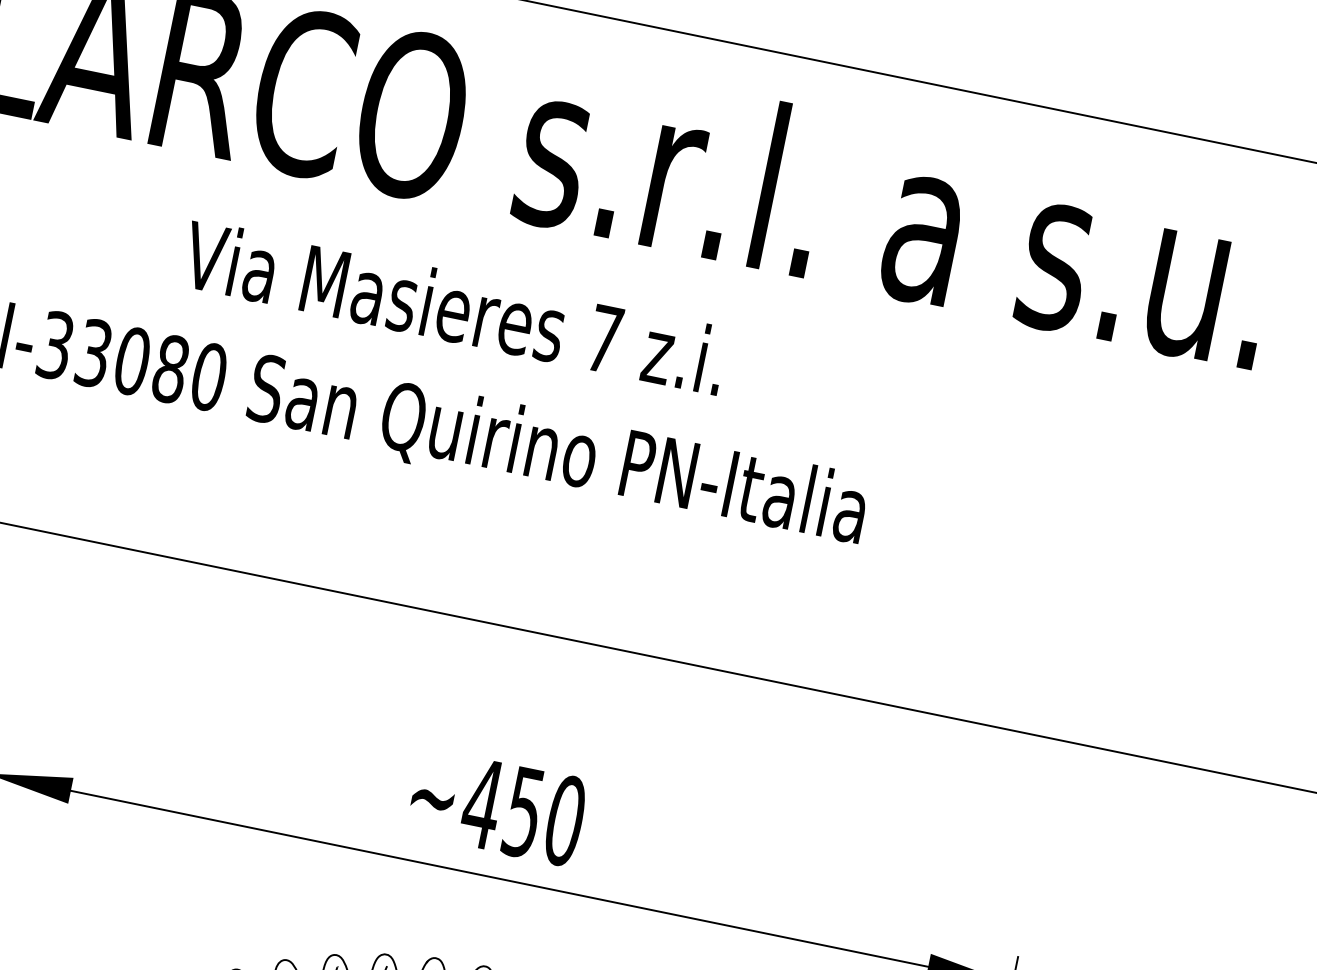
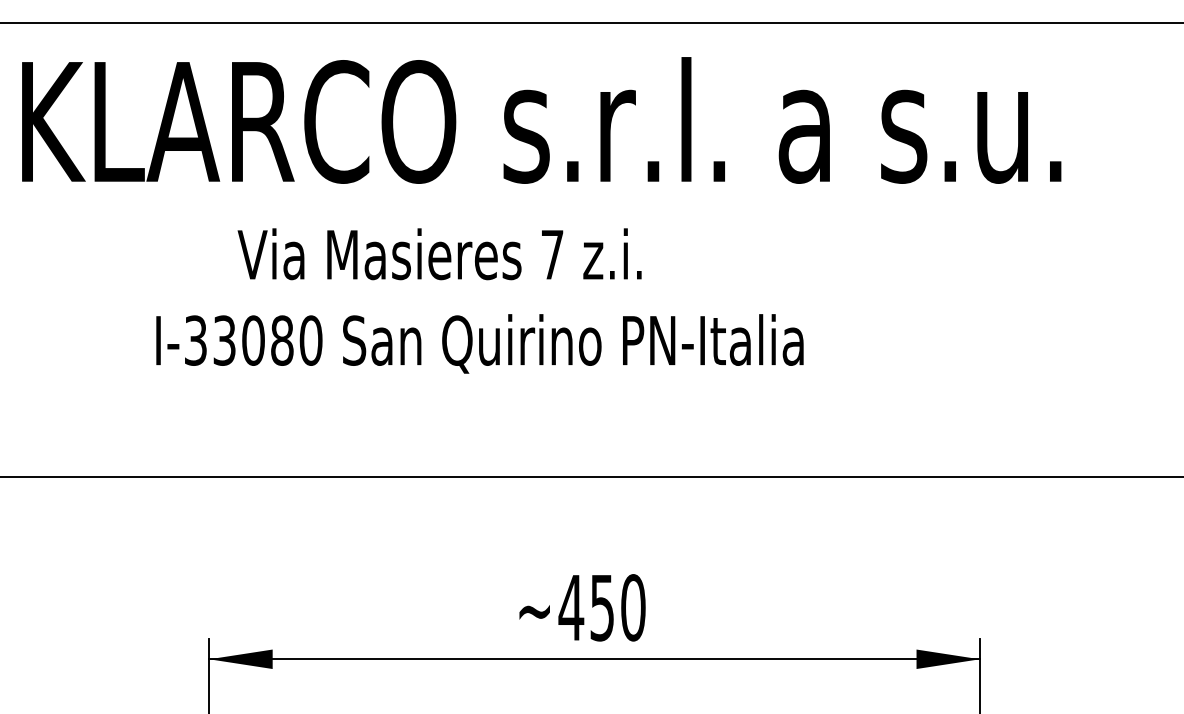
text: (454, 307) -> (439, 254), moved

